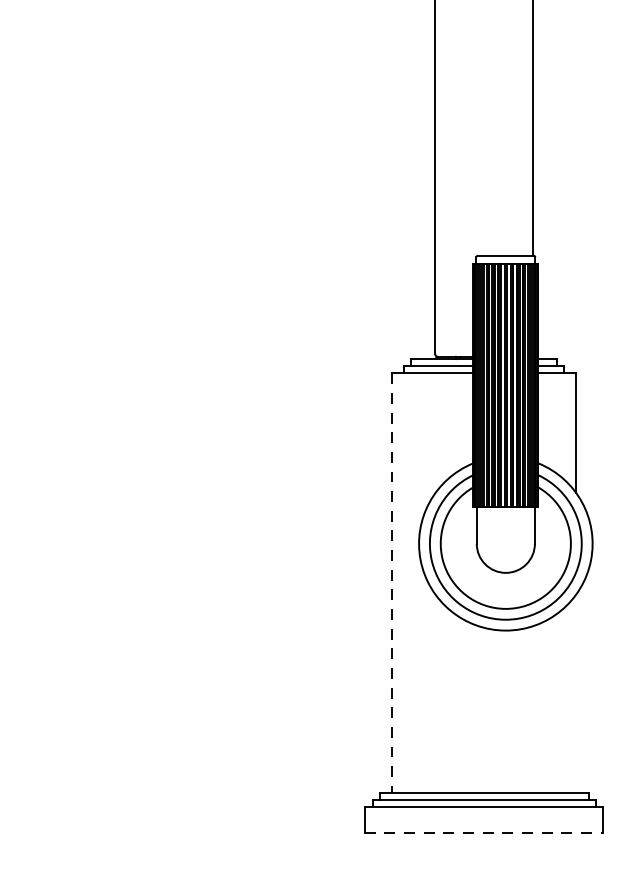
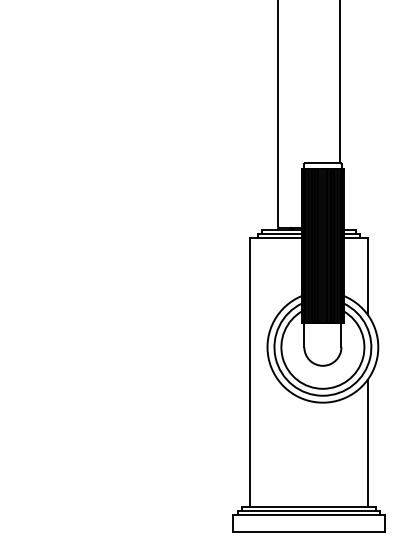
line: (392, 583) -> (250, 372), dashed -> solid
line: (575, 692) -> (367, 442), added
line: (484, 833) -> (309, 532), dashed -> solid

